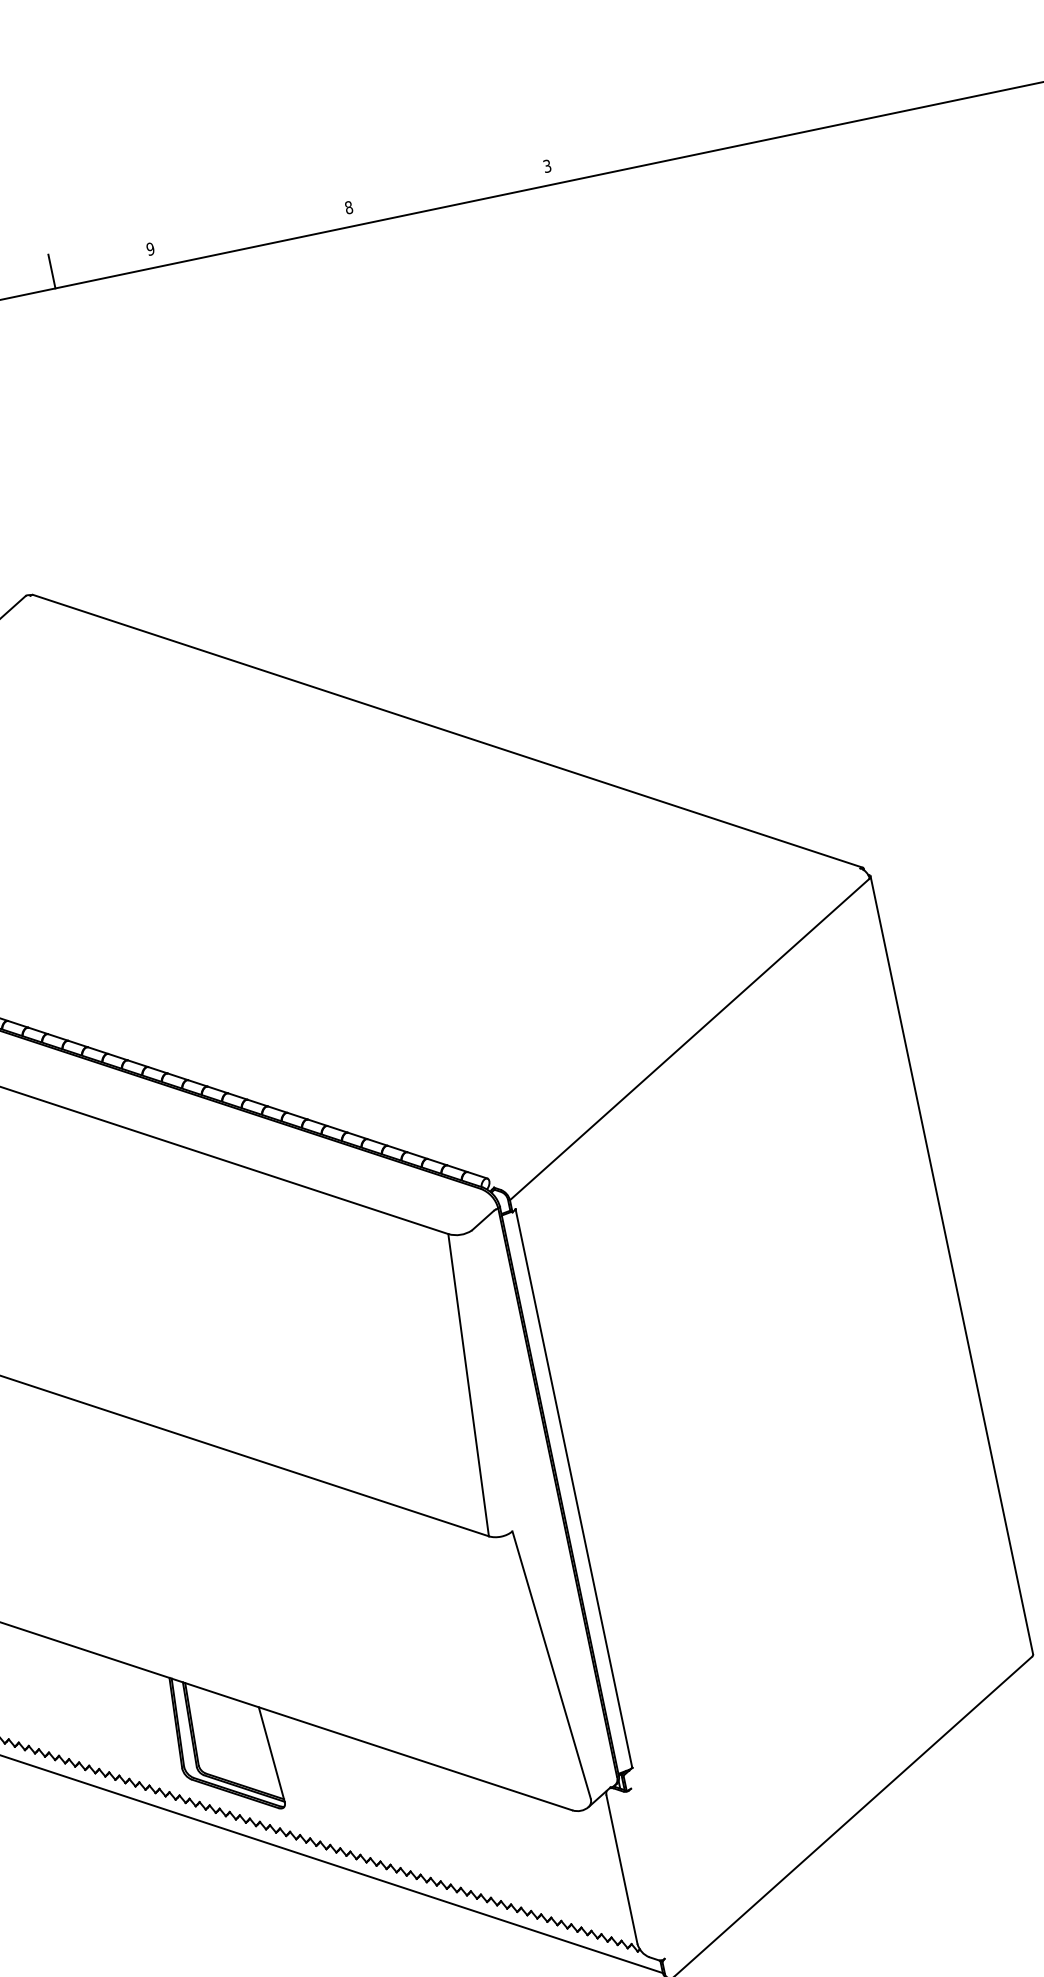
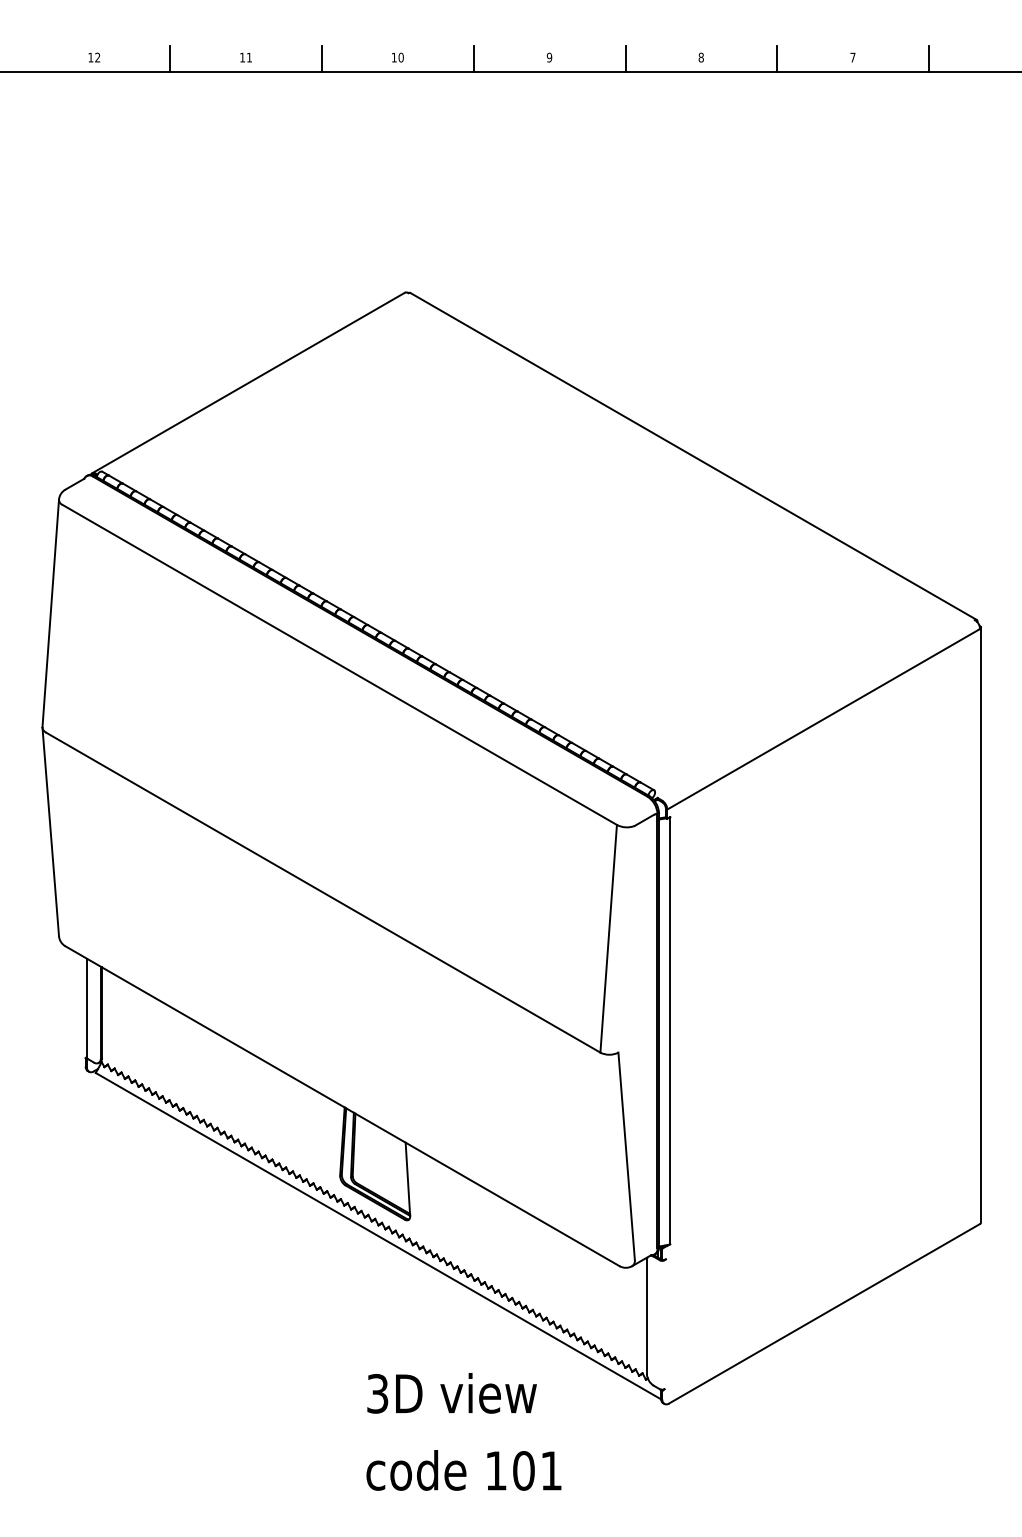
line: (646, 146) -> (928, 58), added
text: (546, 166) -> (852, 57), 3 -> 7
line: (448, 187) -> (777, 58), added
line: (250, 229) -> (625, 58), added

